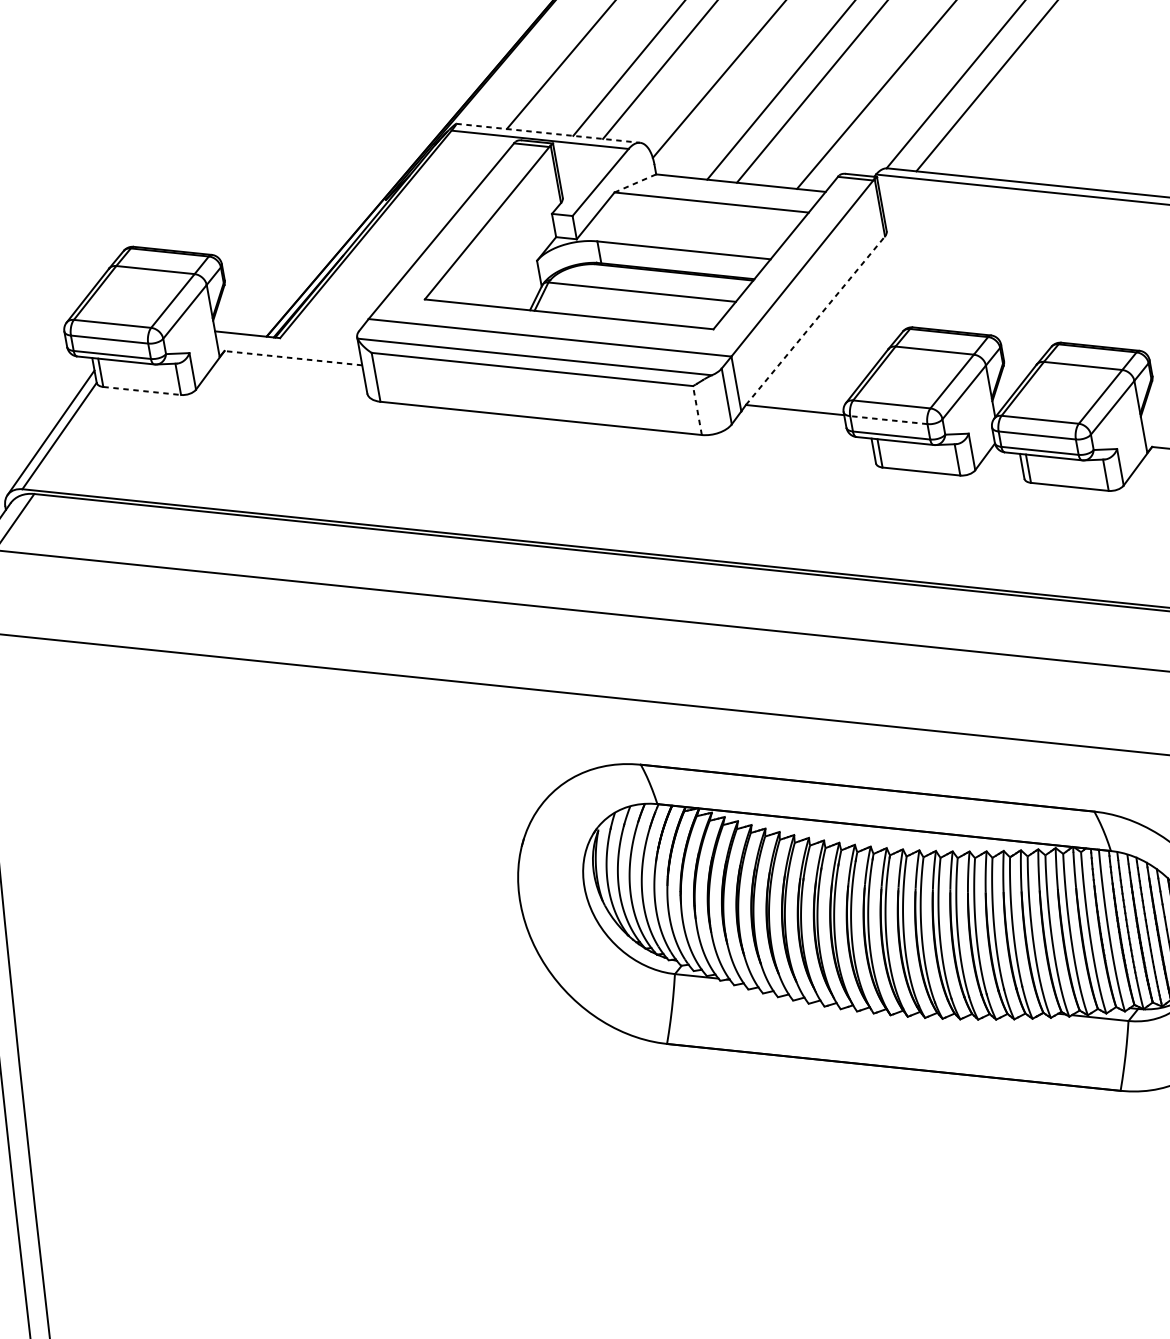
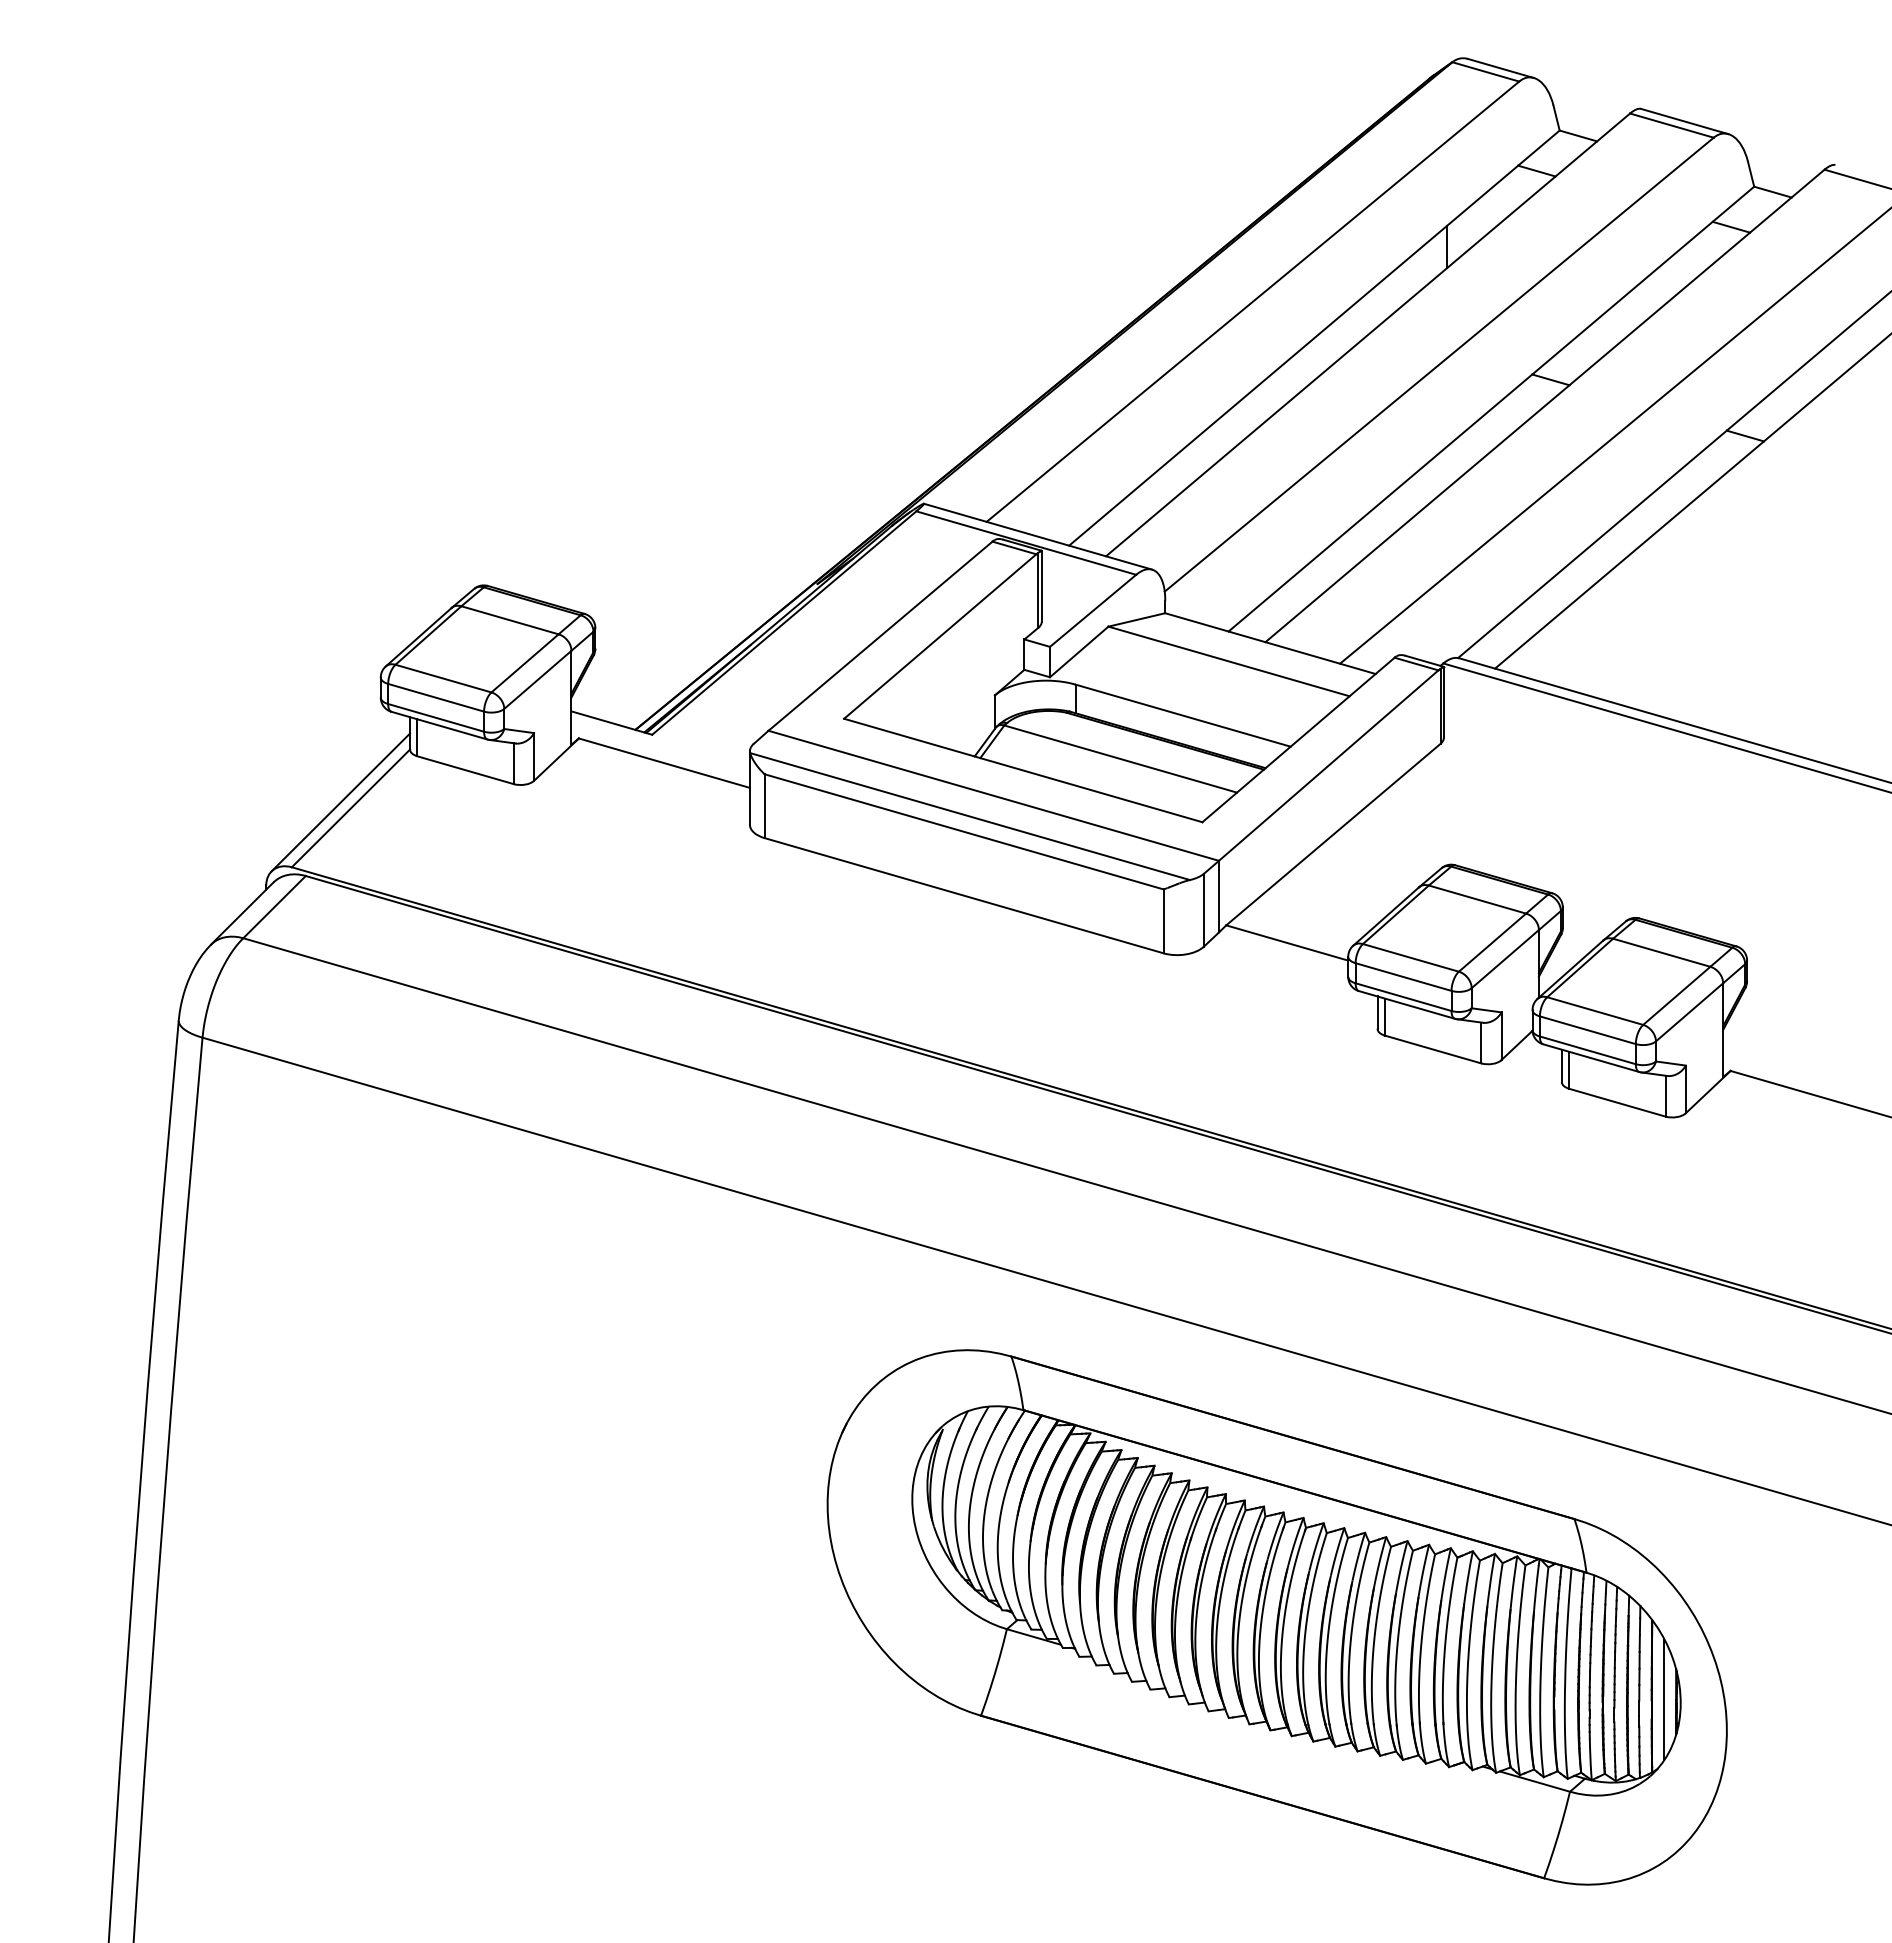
line: (548, 133) -> (1038, 536), dashed -> solid
line: (635, 183) -> (1136, 620), dashed -> solid
line: (815, 320) -> (1333, 834), dashed -> solid
line: (293, 358) -> (664, 763), dashed -> solid
line: (142, 391) -> (466, 770), dashed -> solid
line: (697, 410) -> (1163, 921), dashed -> solid
line: (888, 420) -> (1403, 977), dashed -> solid

